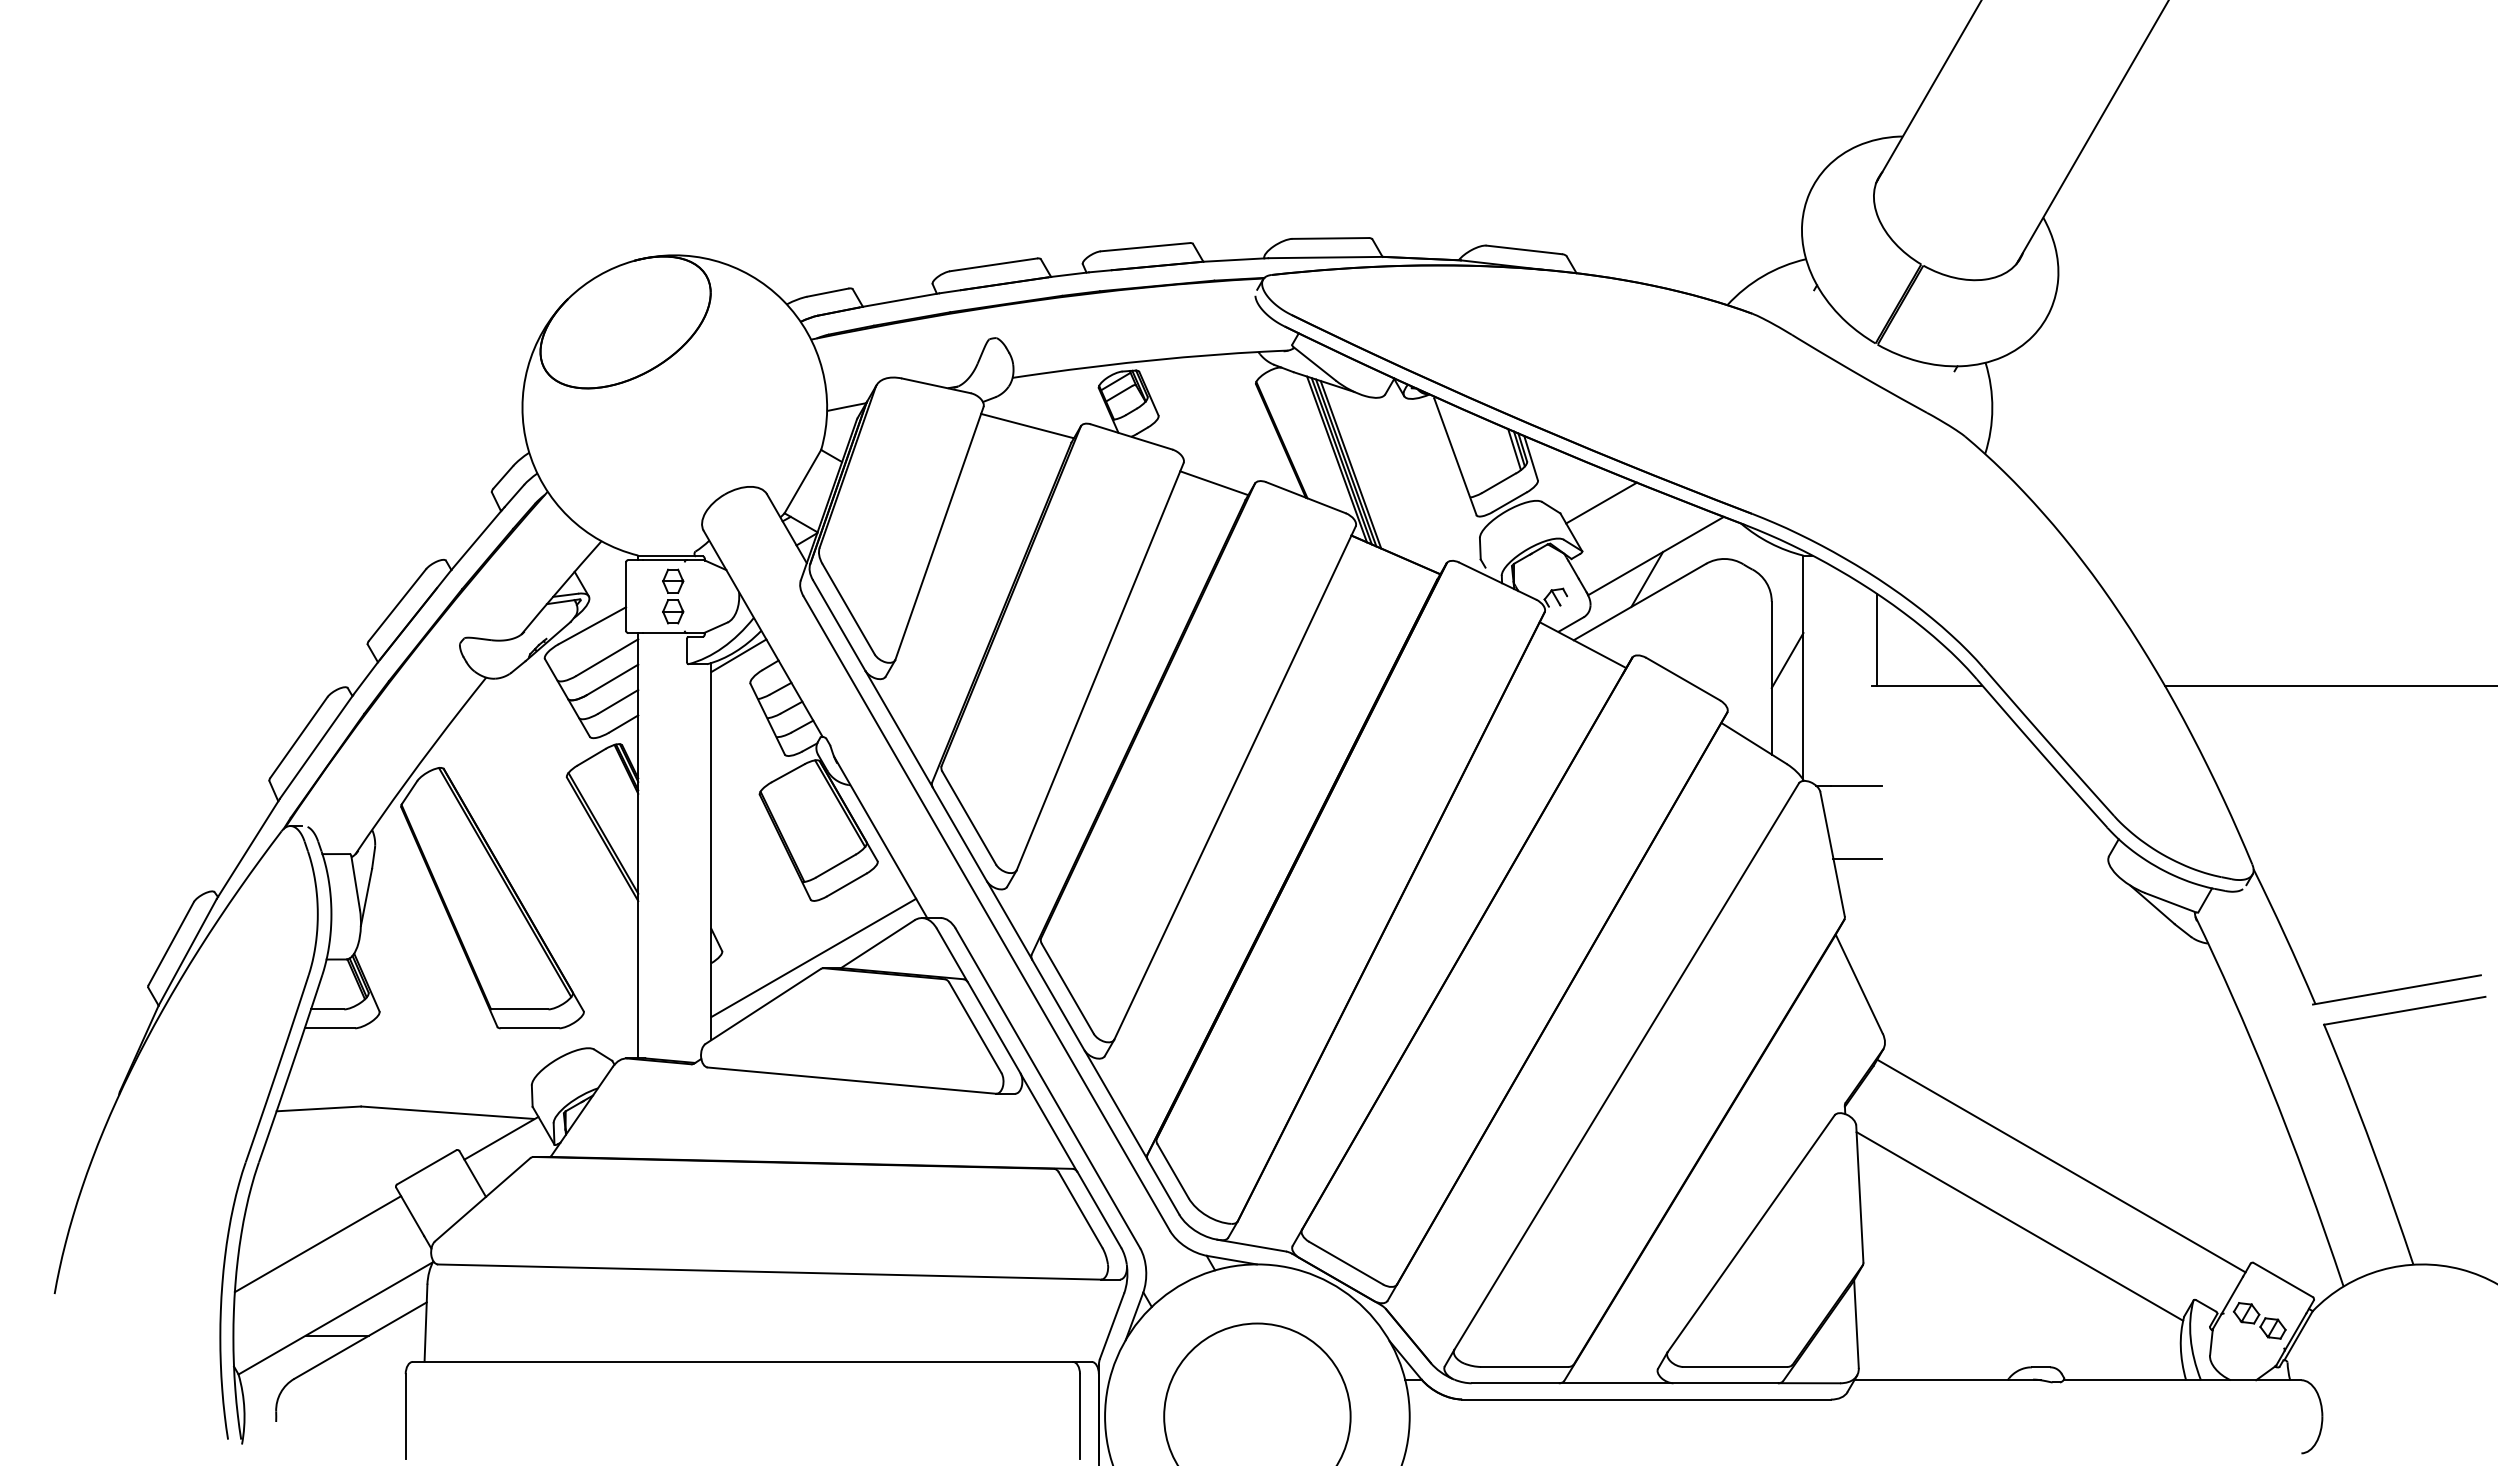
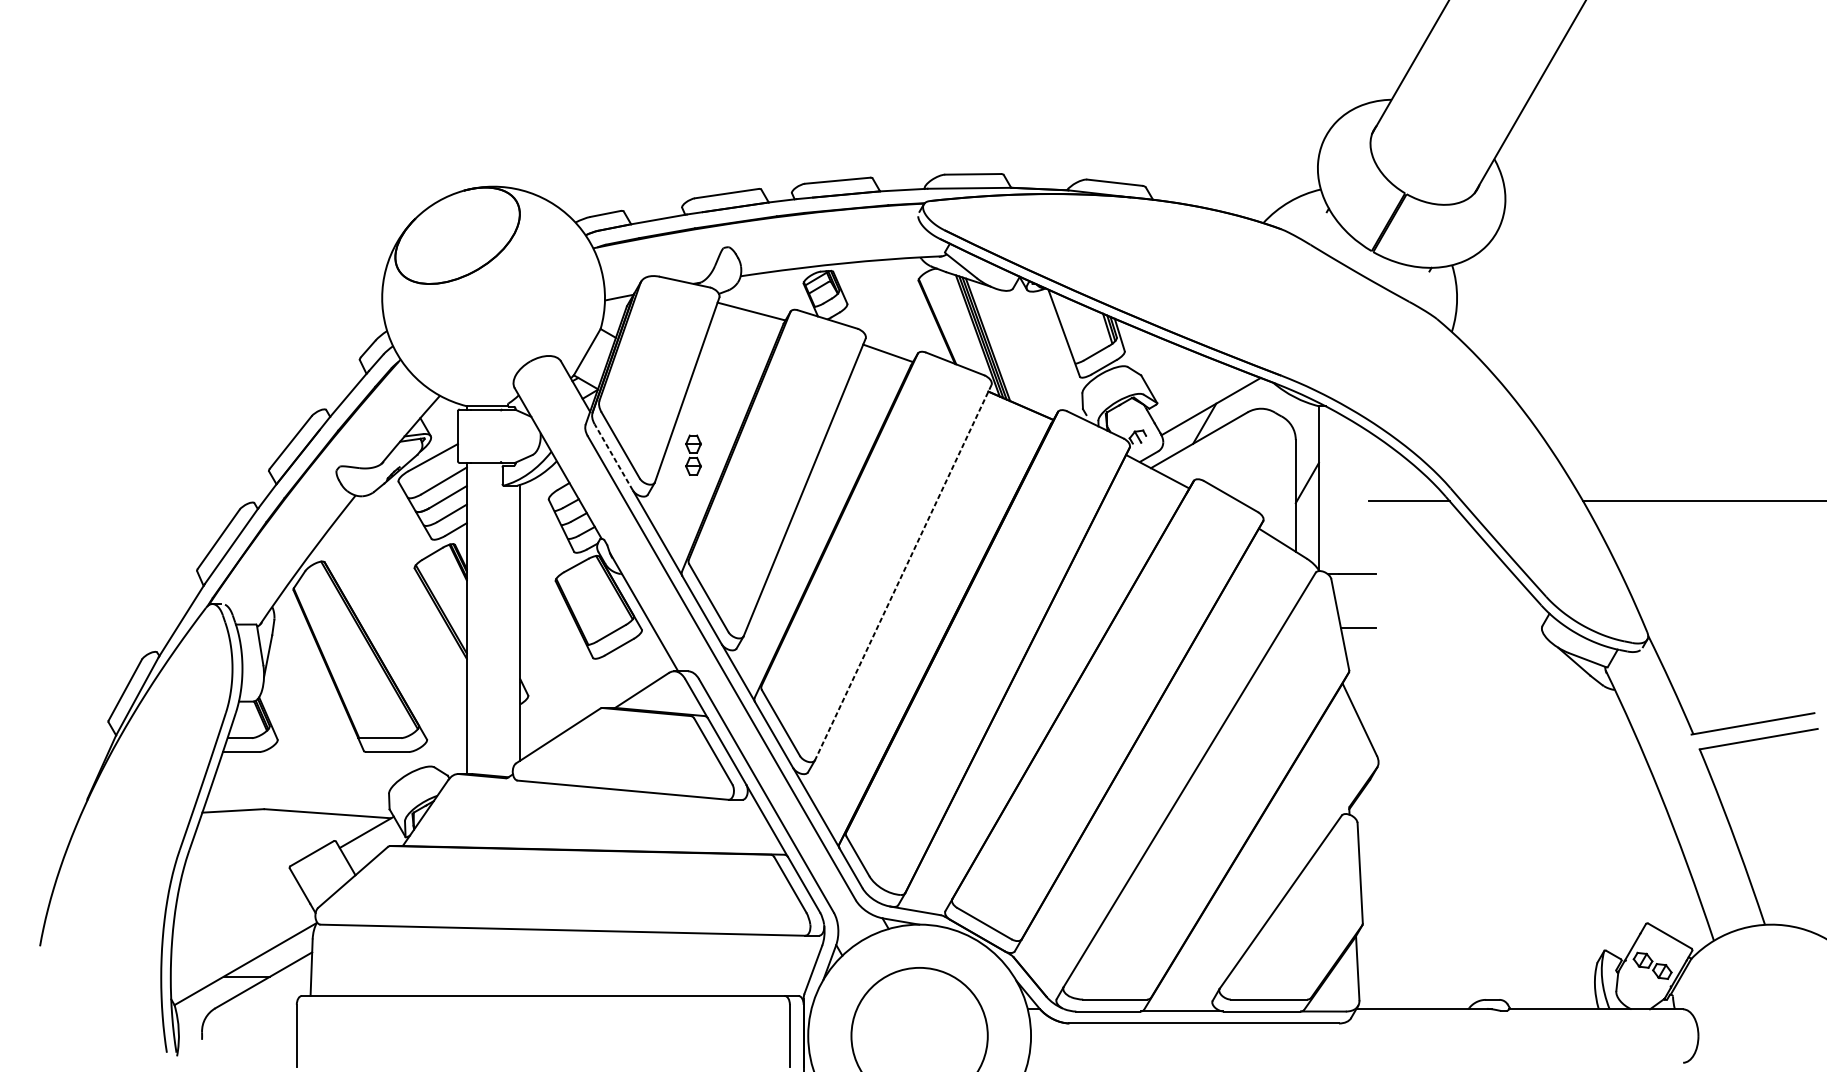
line: (1601, 502) -> (1171, 367), removed
part: (673, 596) -> (693, 455), moved
line: (838, 625) -> (613, 457), solid -> dashed
line: (1876, 639) -> (1372, 467), removed
line: (738, 655) -> (540, 479), removed
line: (1234, 783) -> (902, 572), solid -> dashed
line: (813, 957) -> (595, 700), removed
line: (2061, 1165) -> (1507, 852), removed
line: (2019, 1226) -> (1476, 896), removed
line: (317, 1244) -> (232, 910), removed

